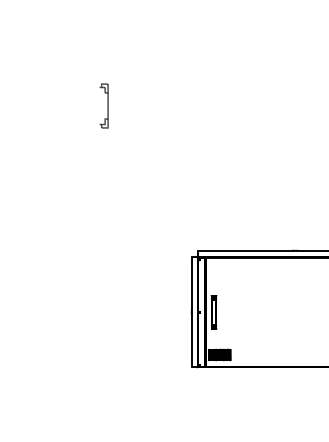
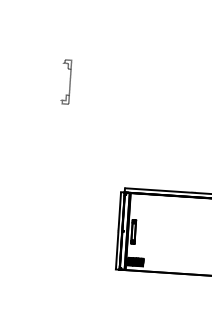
part: (103, 105) -> (65, 81), size x1.43

